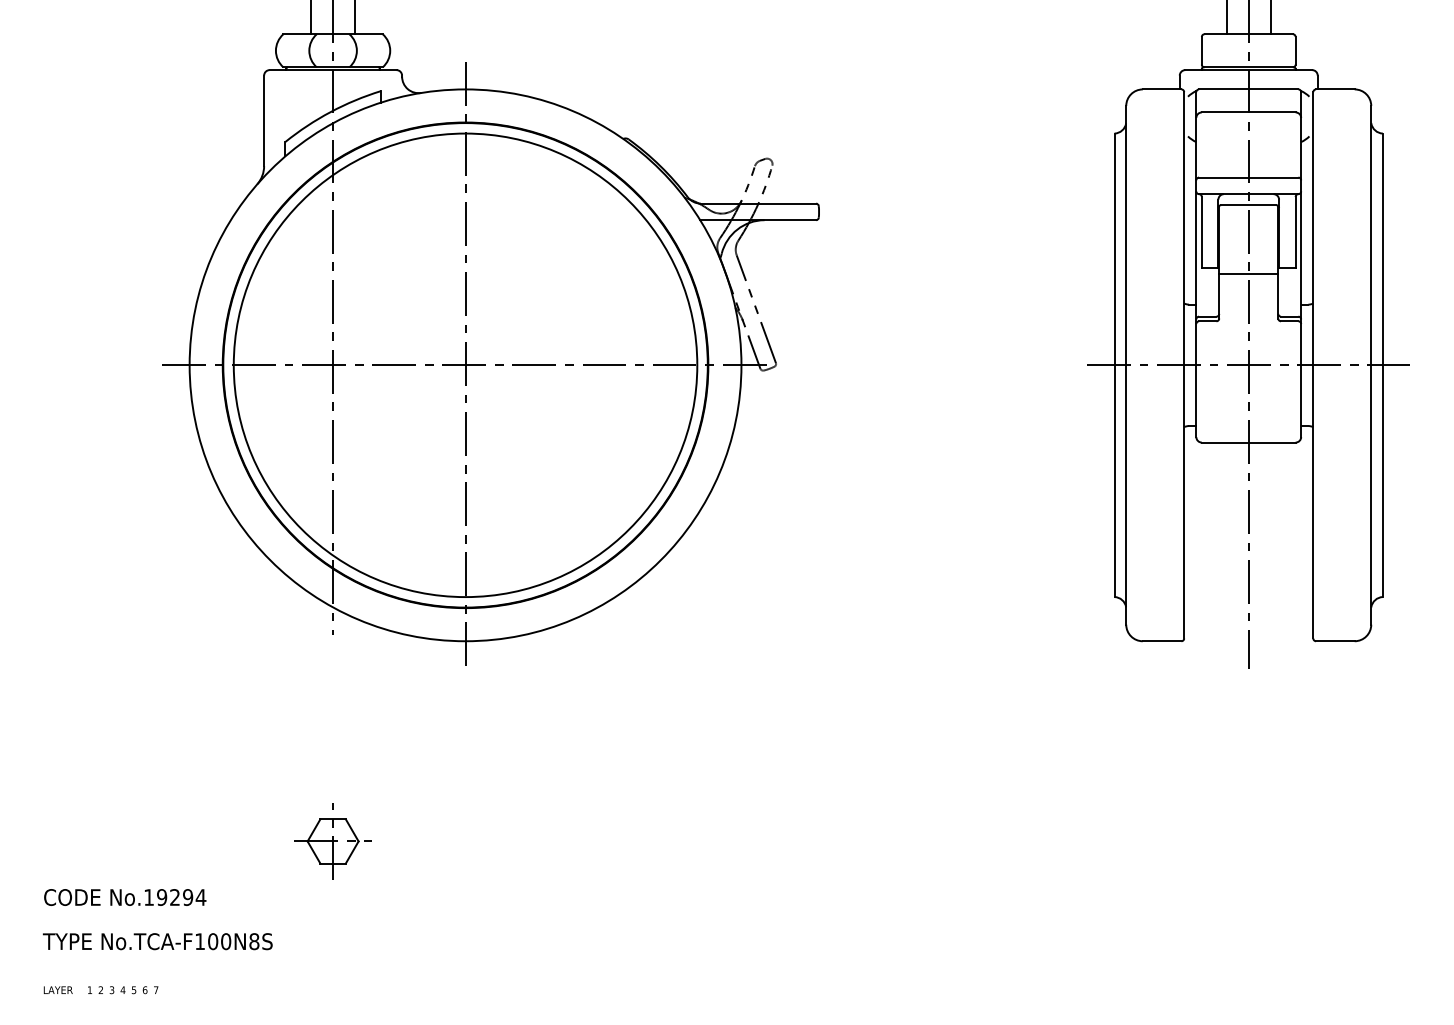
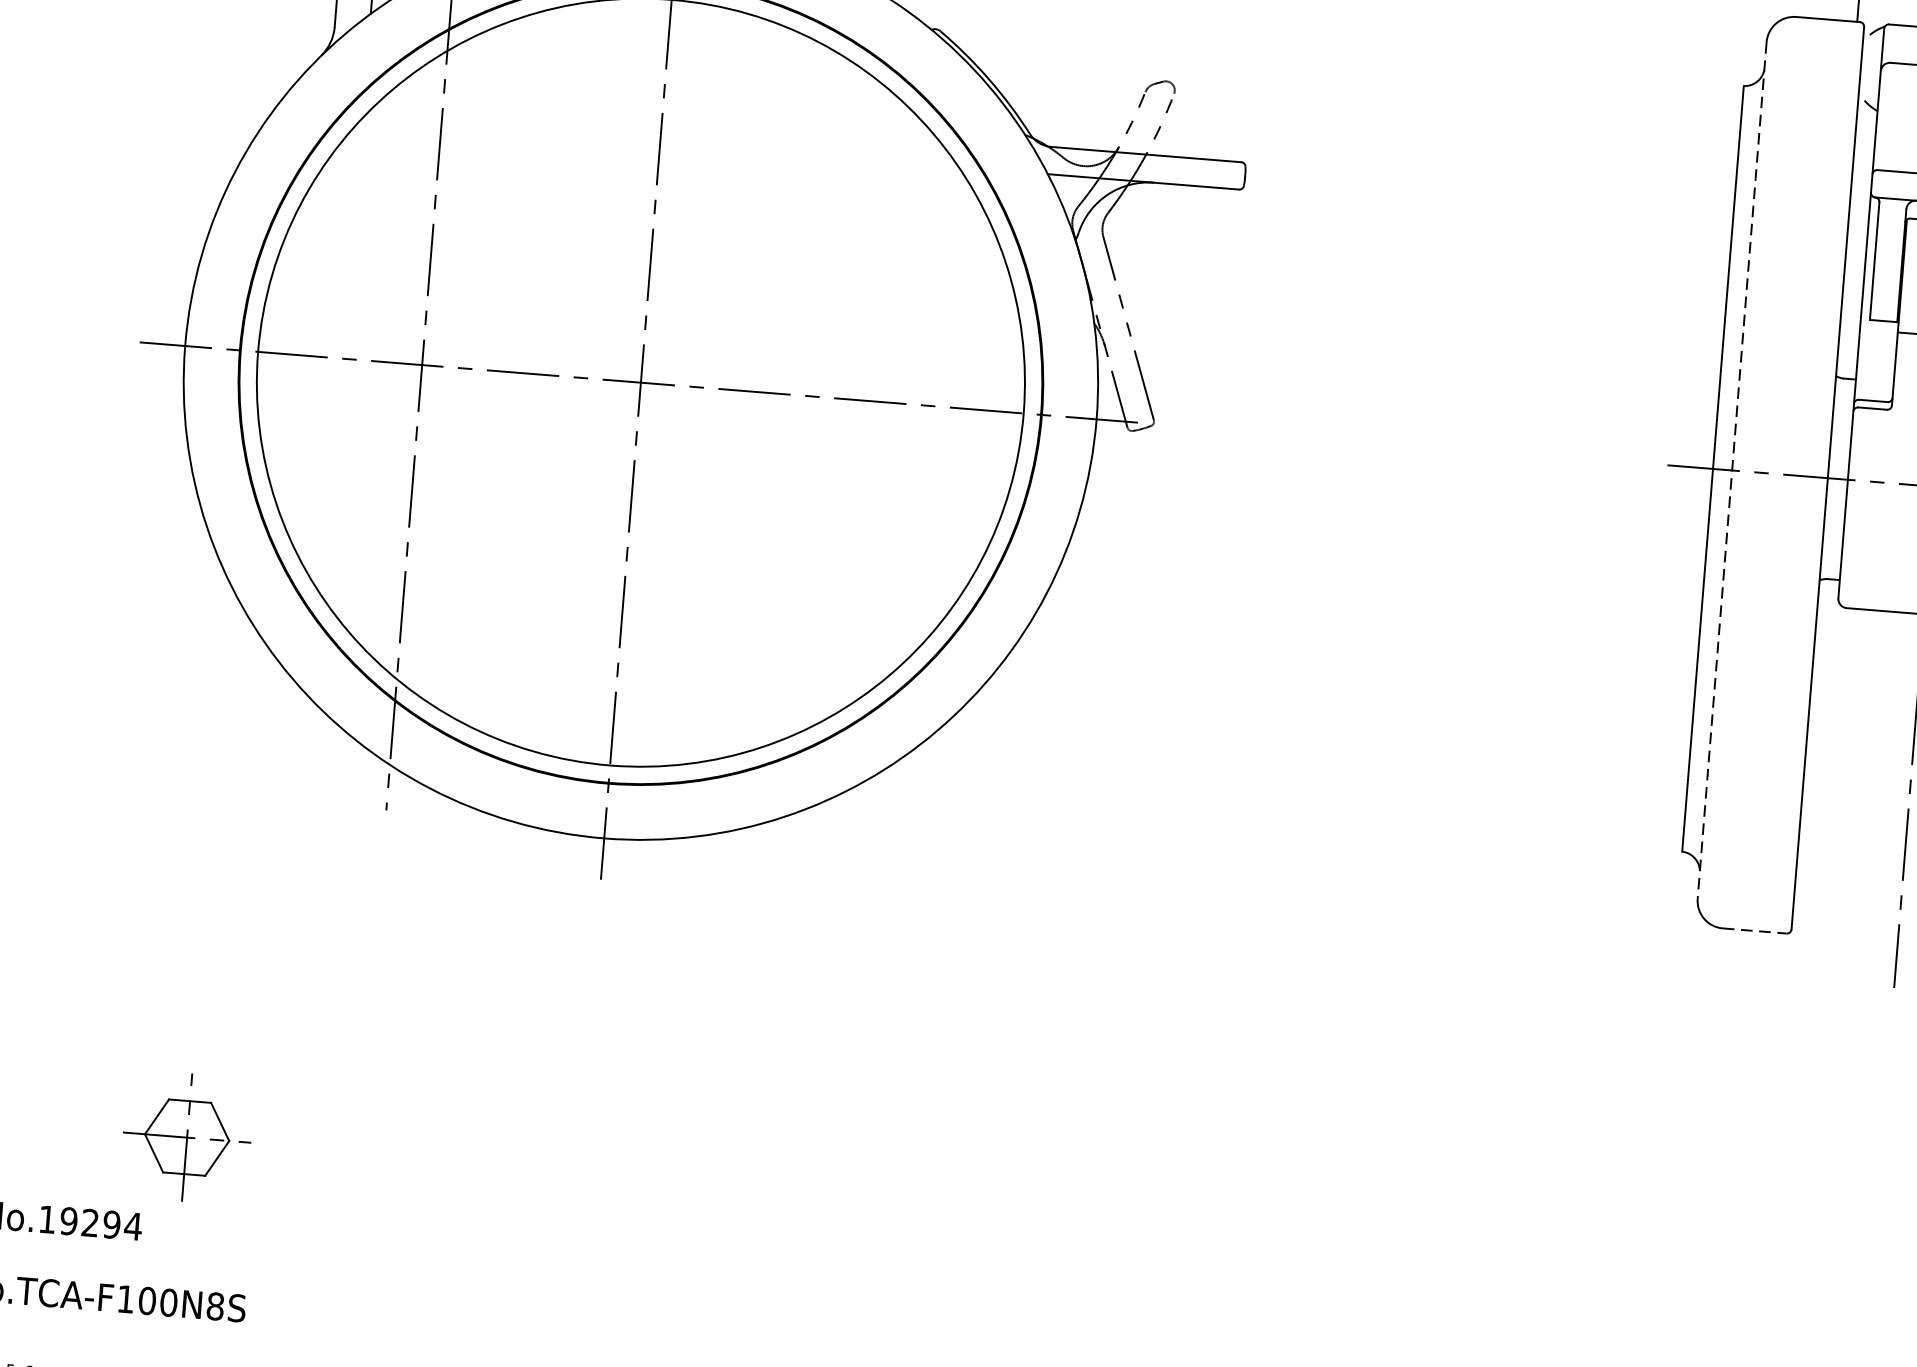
line: (1126, 365) -> (1732, 470), solid -> dashed
line: (1162, 641) -> (1755, 931), solid -> dashed
part: (332, 841) -> (186, 1137), moved

